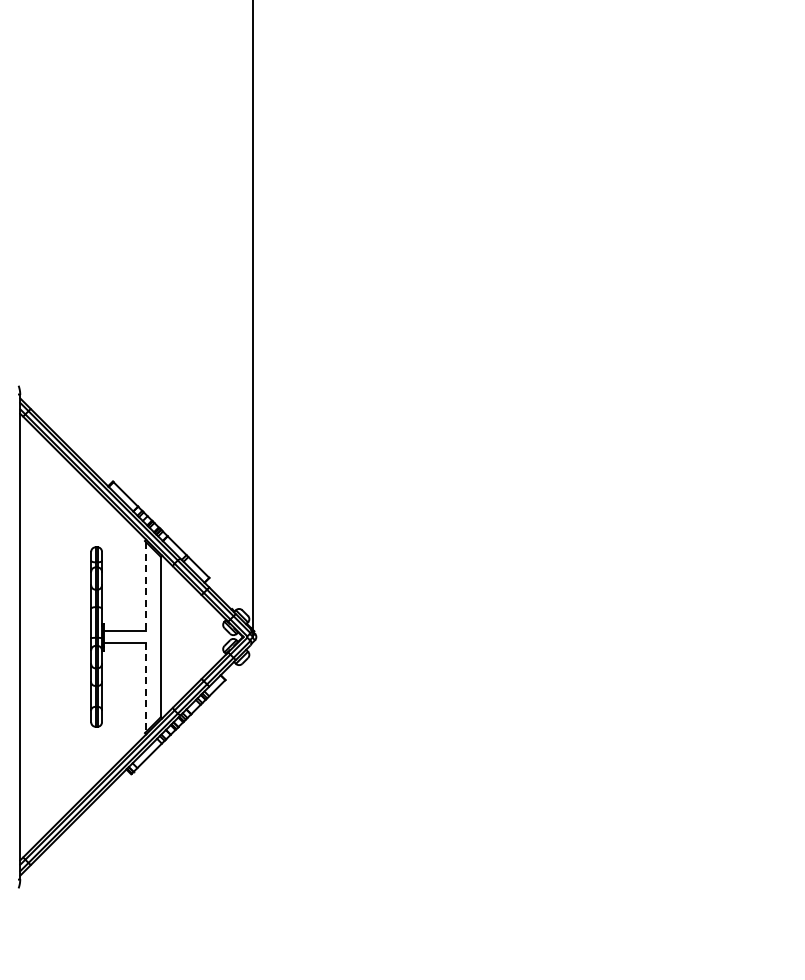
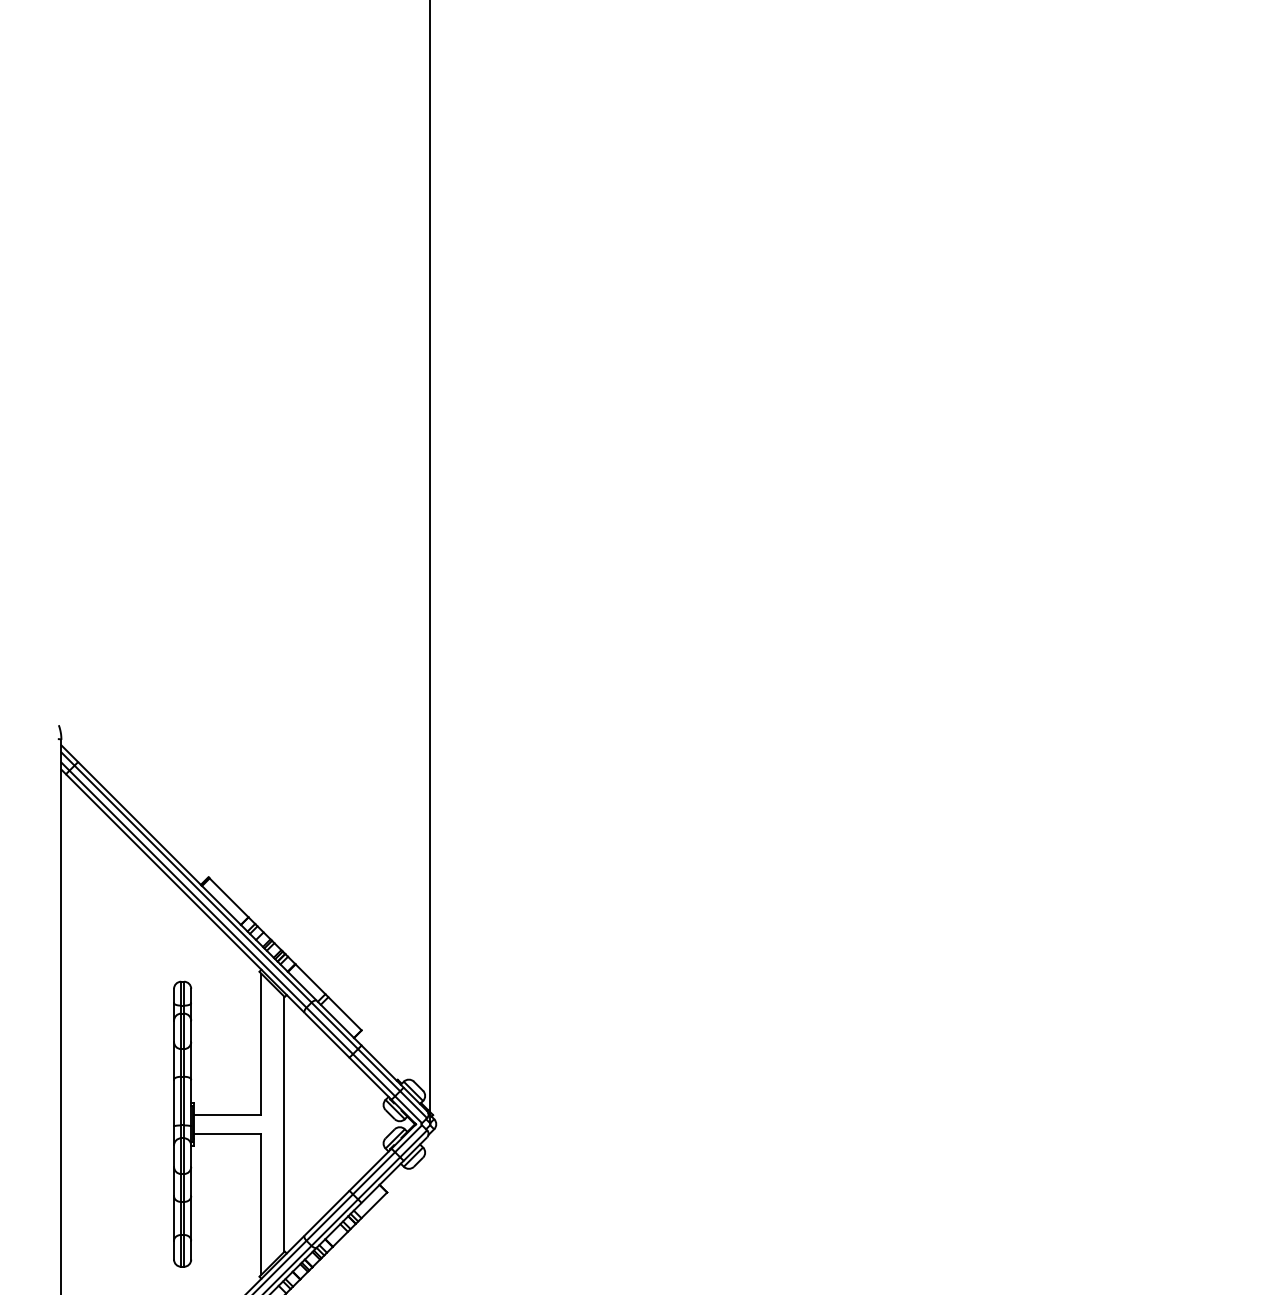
line: (146, 587) -> (261, 1045), dashed -> solid
line: (146, 687) -> (261, 1204), dashed -> solid

